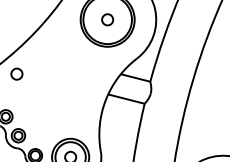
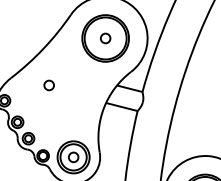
part: (16, 74) -> (48, 85), moved

